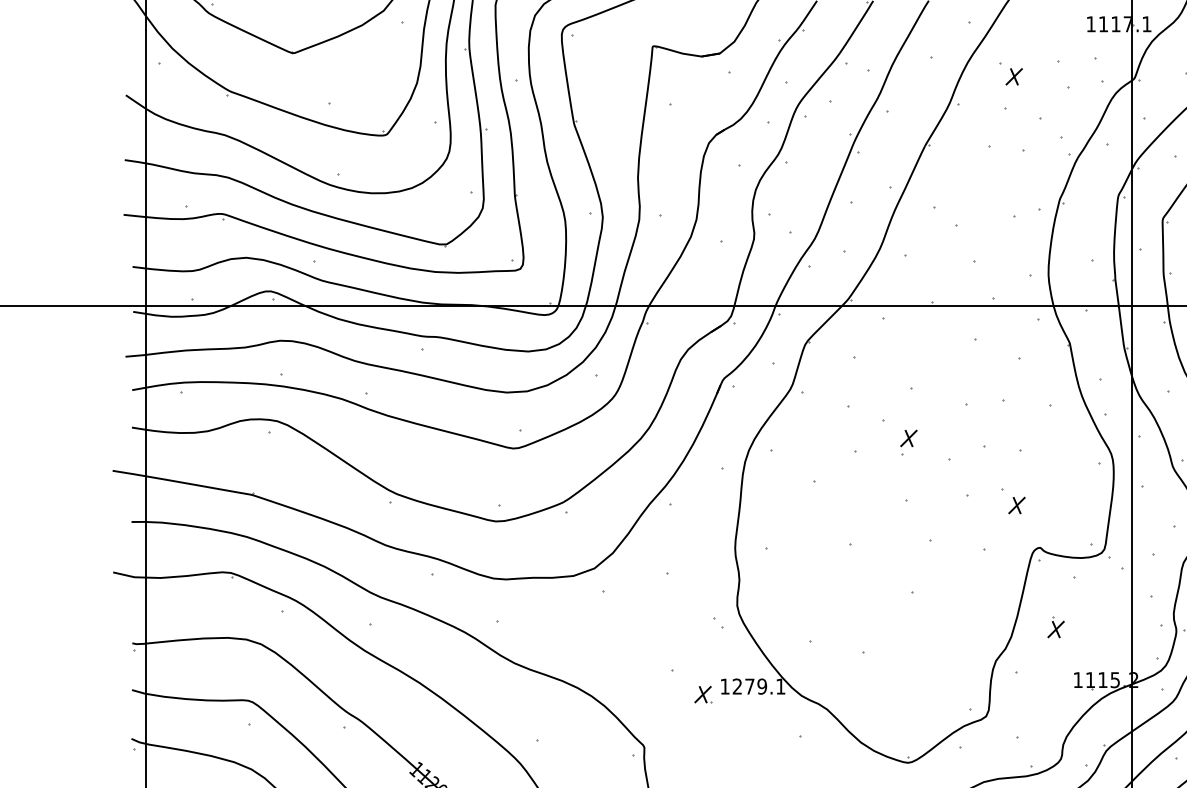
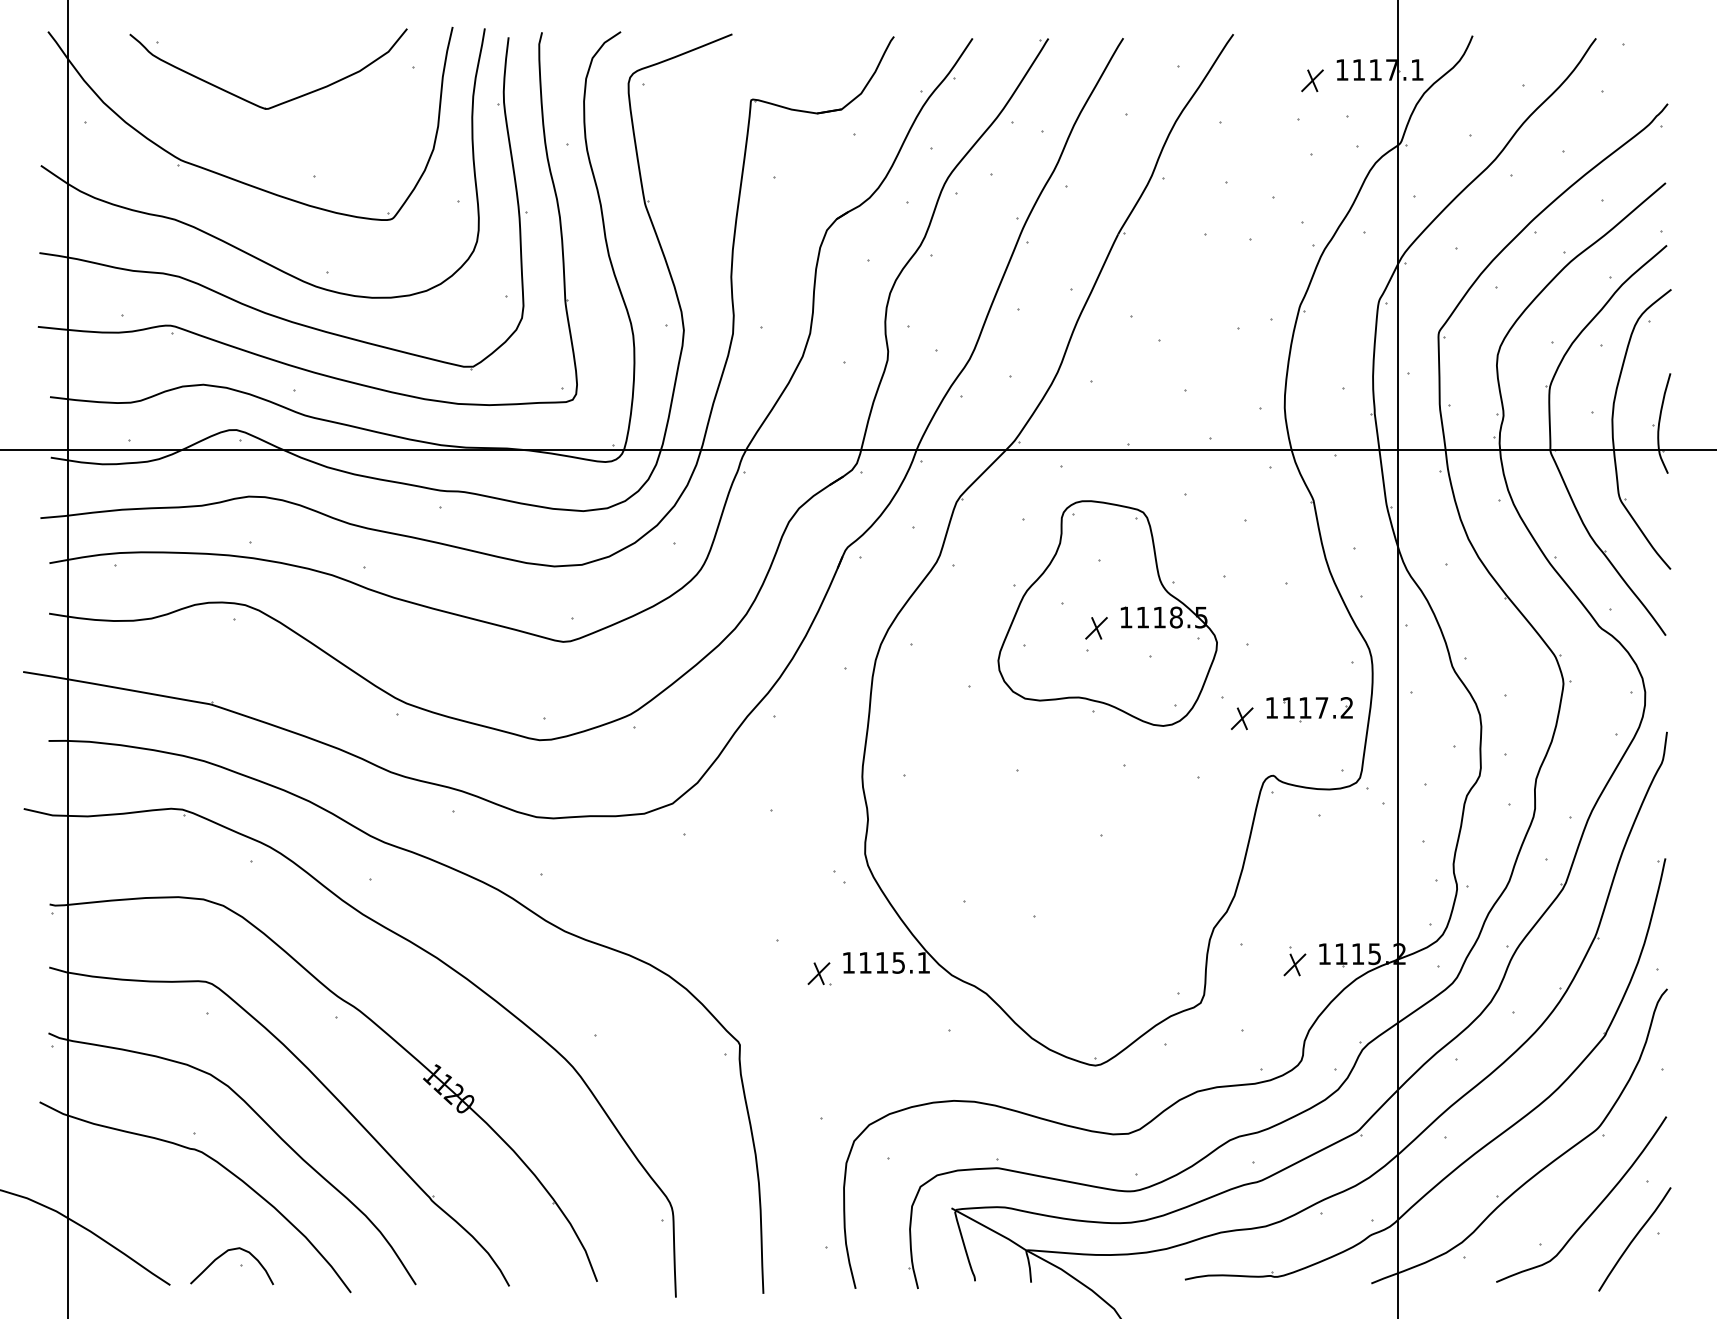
part: (1014, 76) -> (1312, 80), moved
part: (917, 427) -> (1107, 613), added
part: (1066, 498) -> (1309, 709), added
part: (1055, 627) -> (1294, 961), moved
text: (750, 686) -> (882, 962), 1279.1 -> 1115.1

